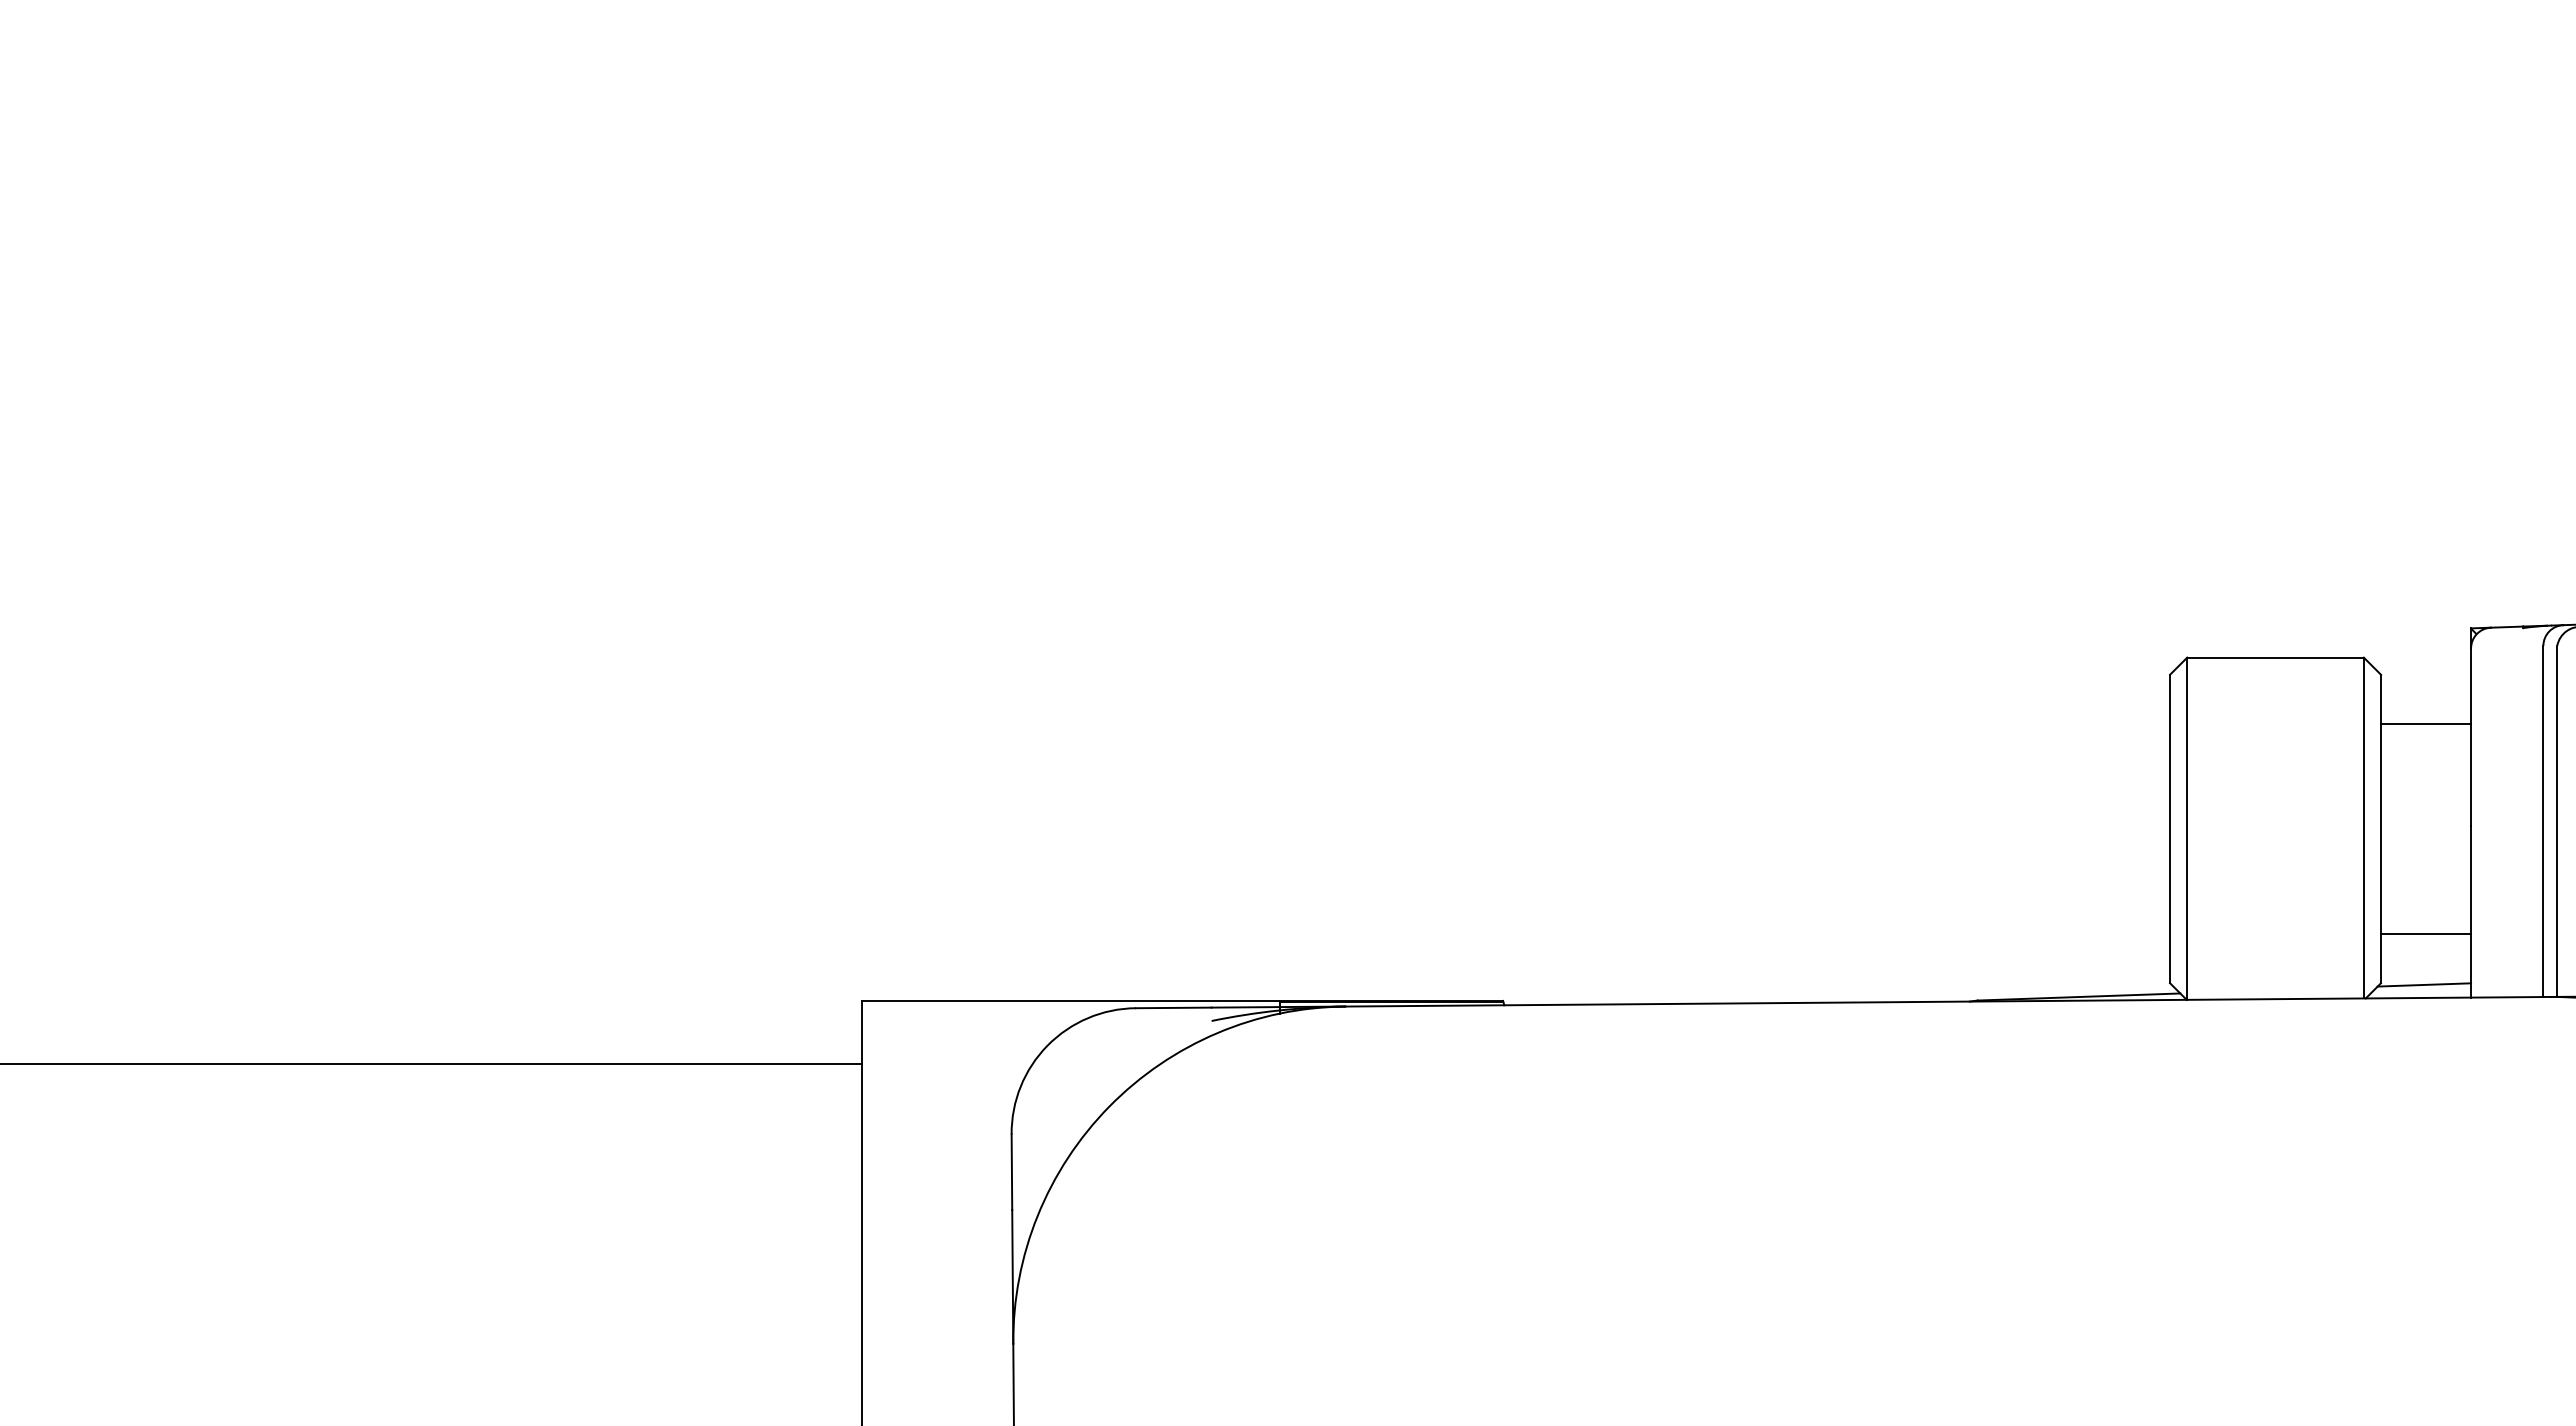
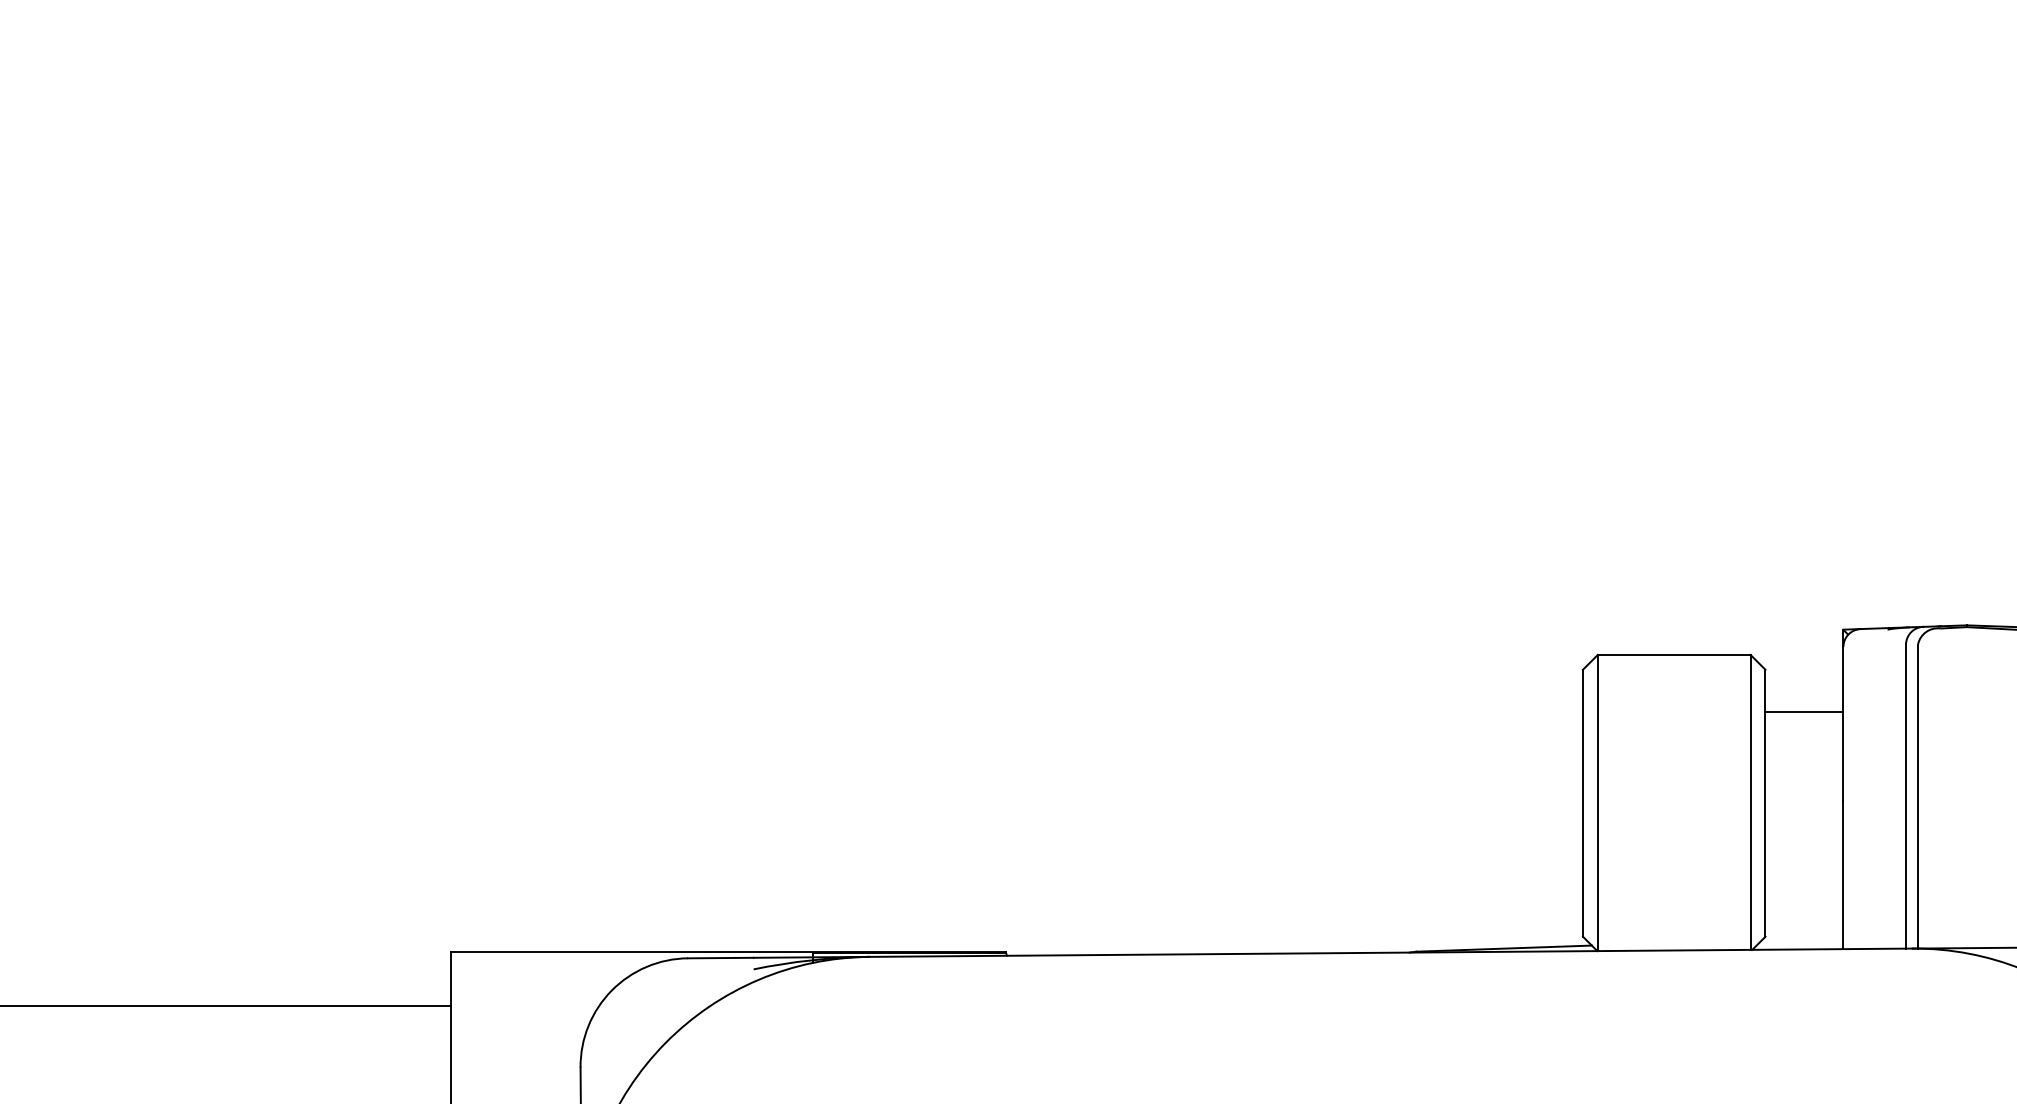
line: (2426, 934) -> (1804, 894), removed
line: (2424, 984) -> (1803, 937), removed

